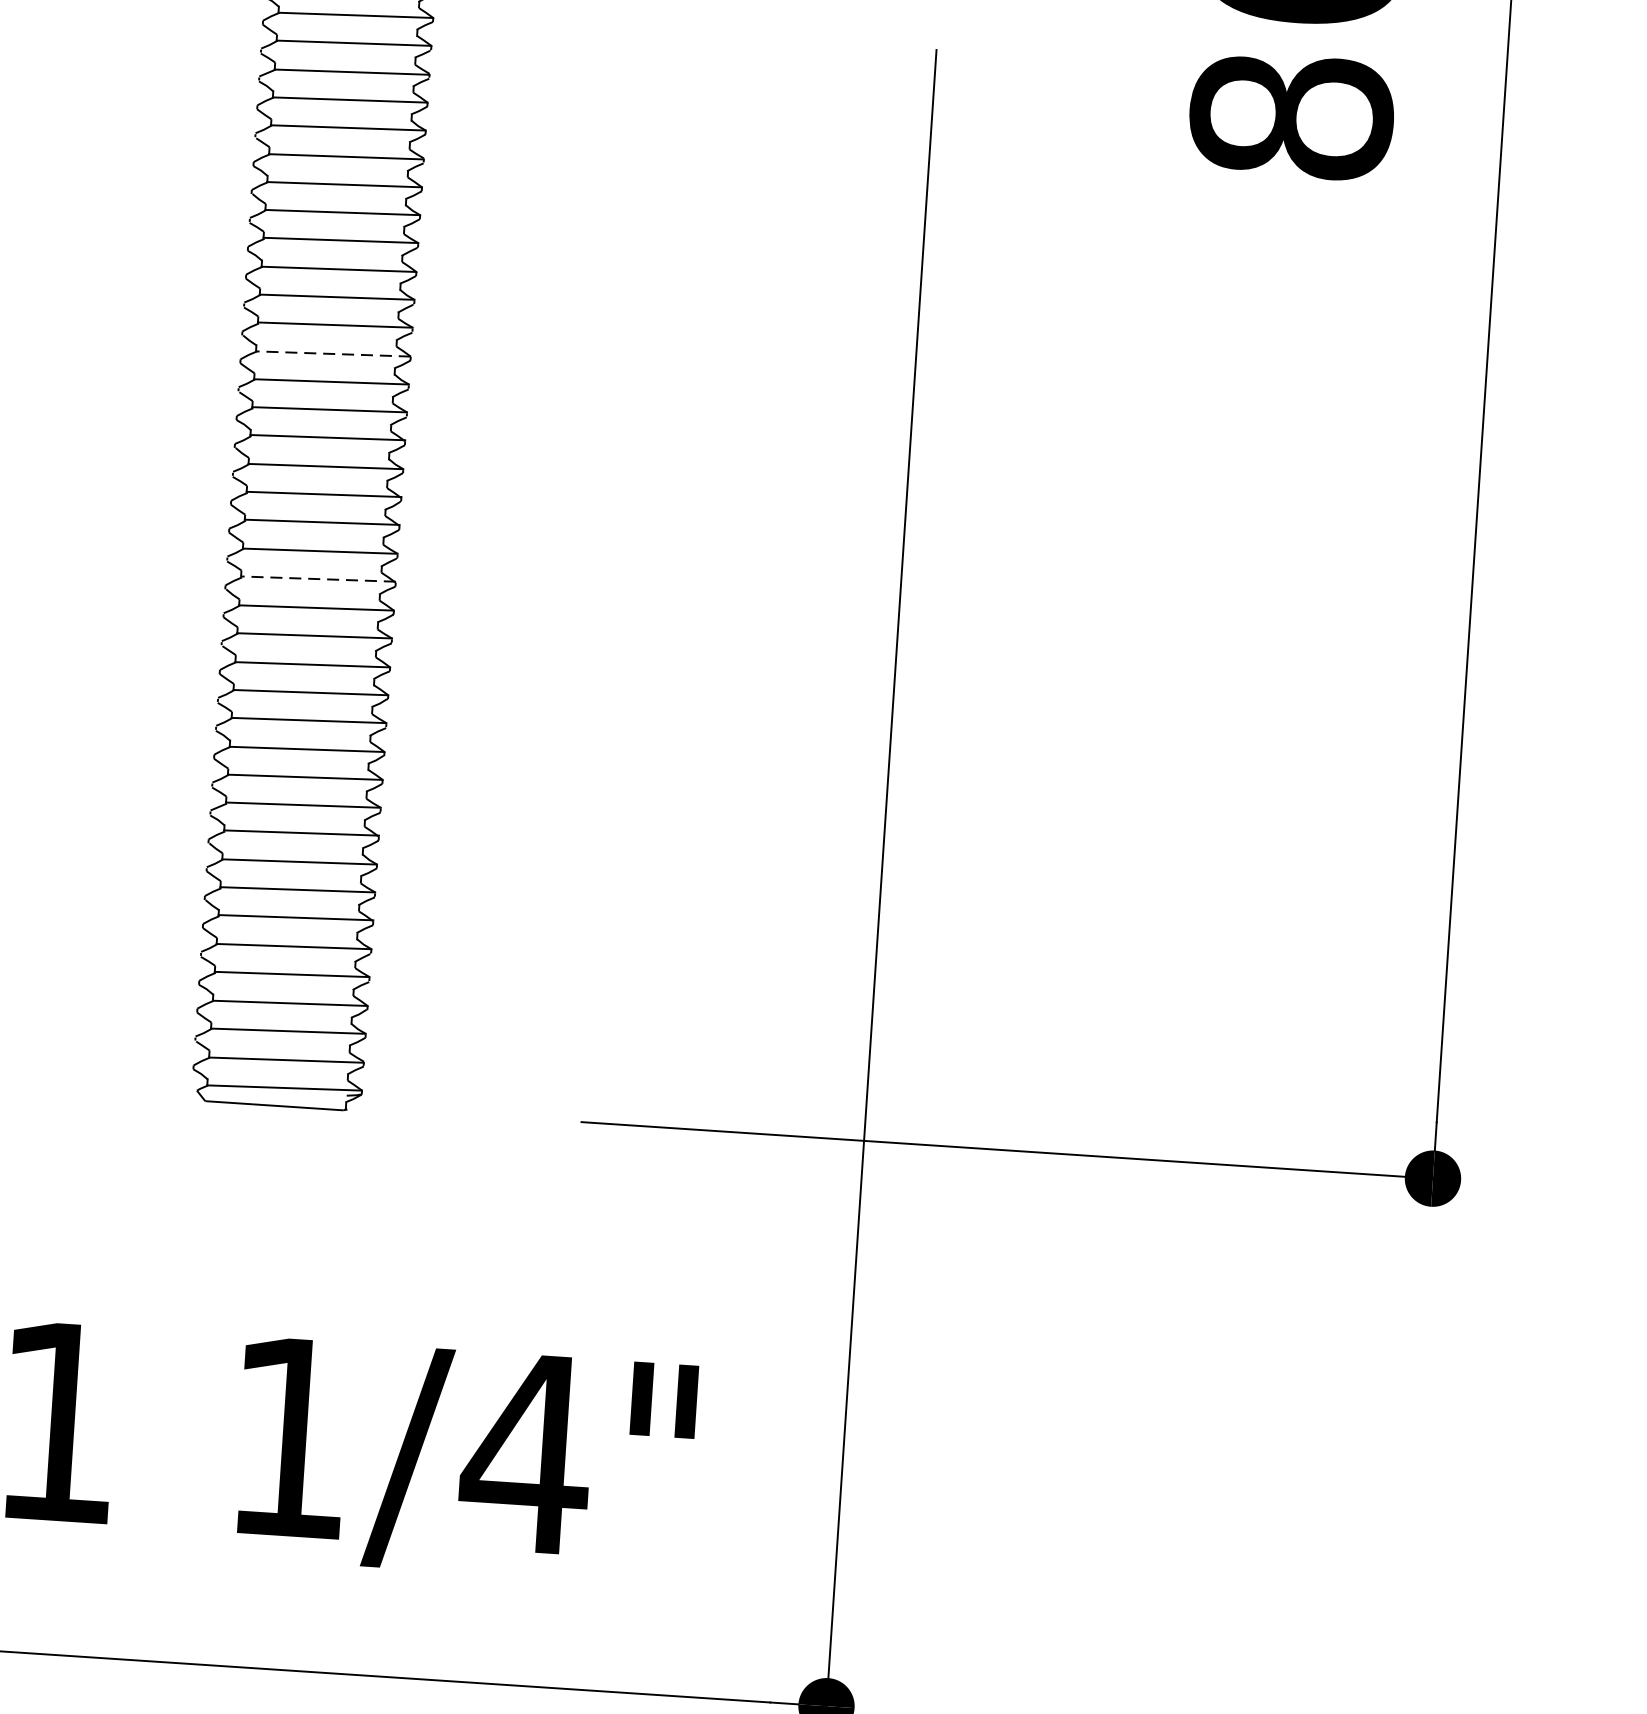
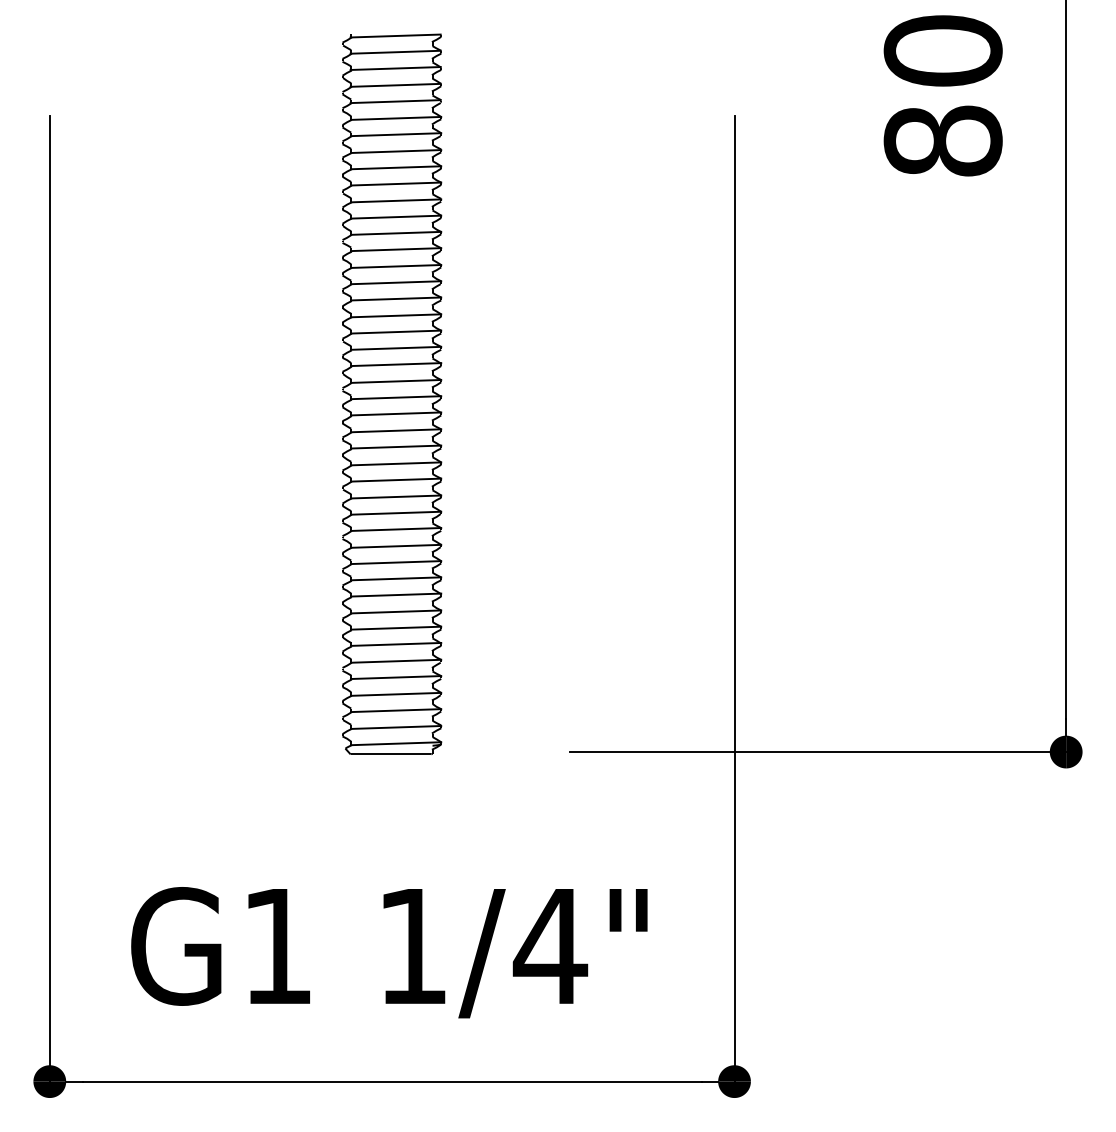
line: (332, 353) -> (395, 315), dashed -> solid
line: (317, 579) -> (395, 447), dashed -> solid

